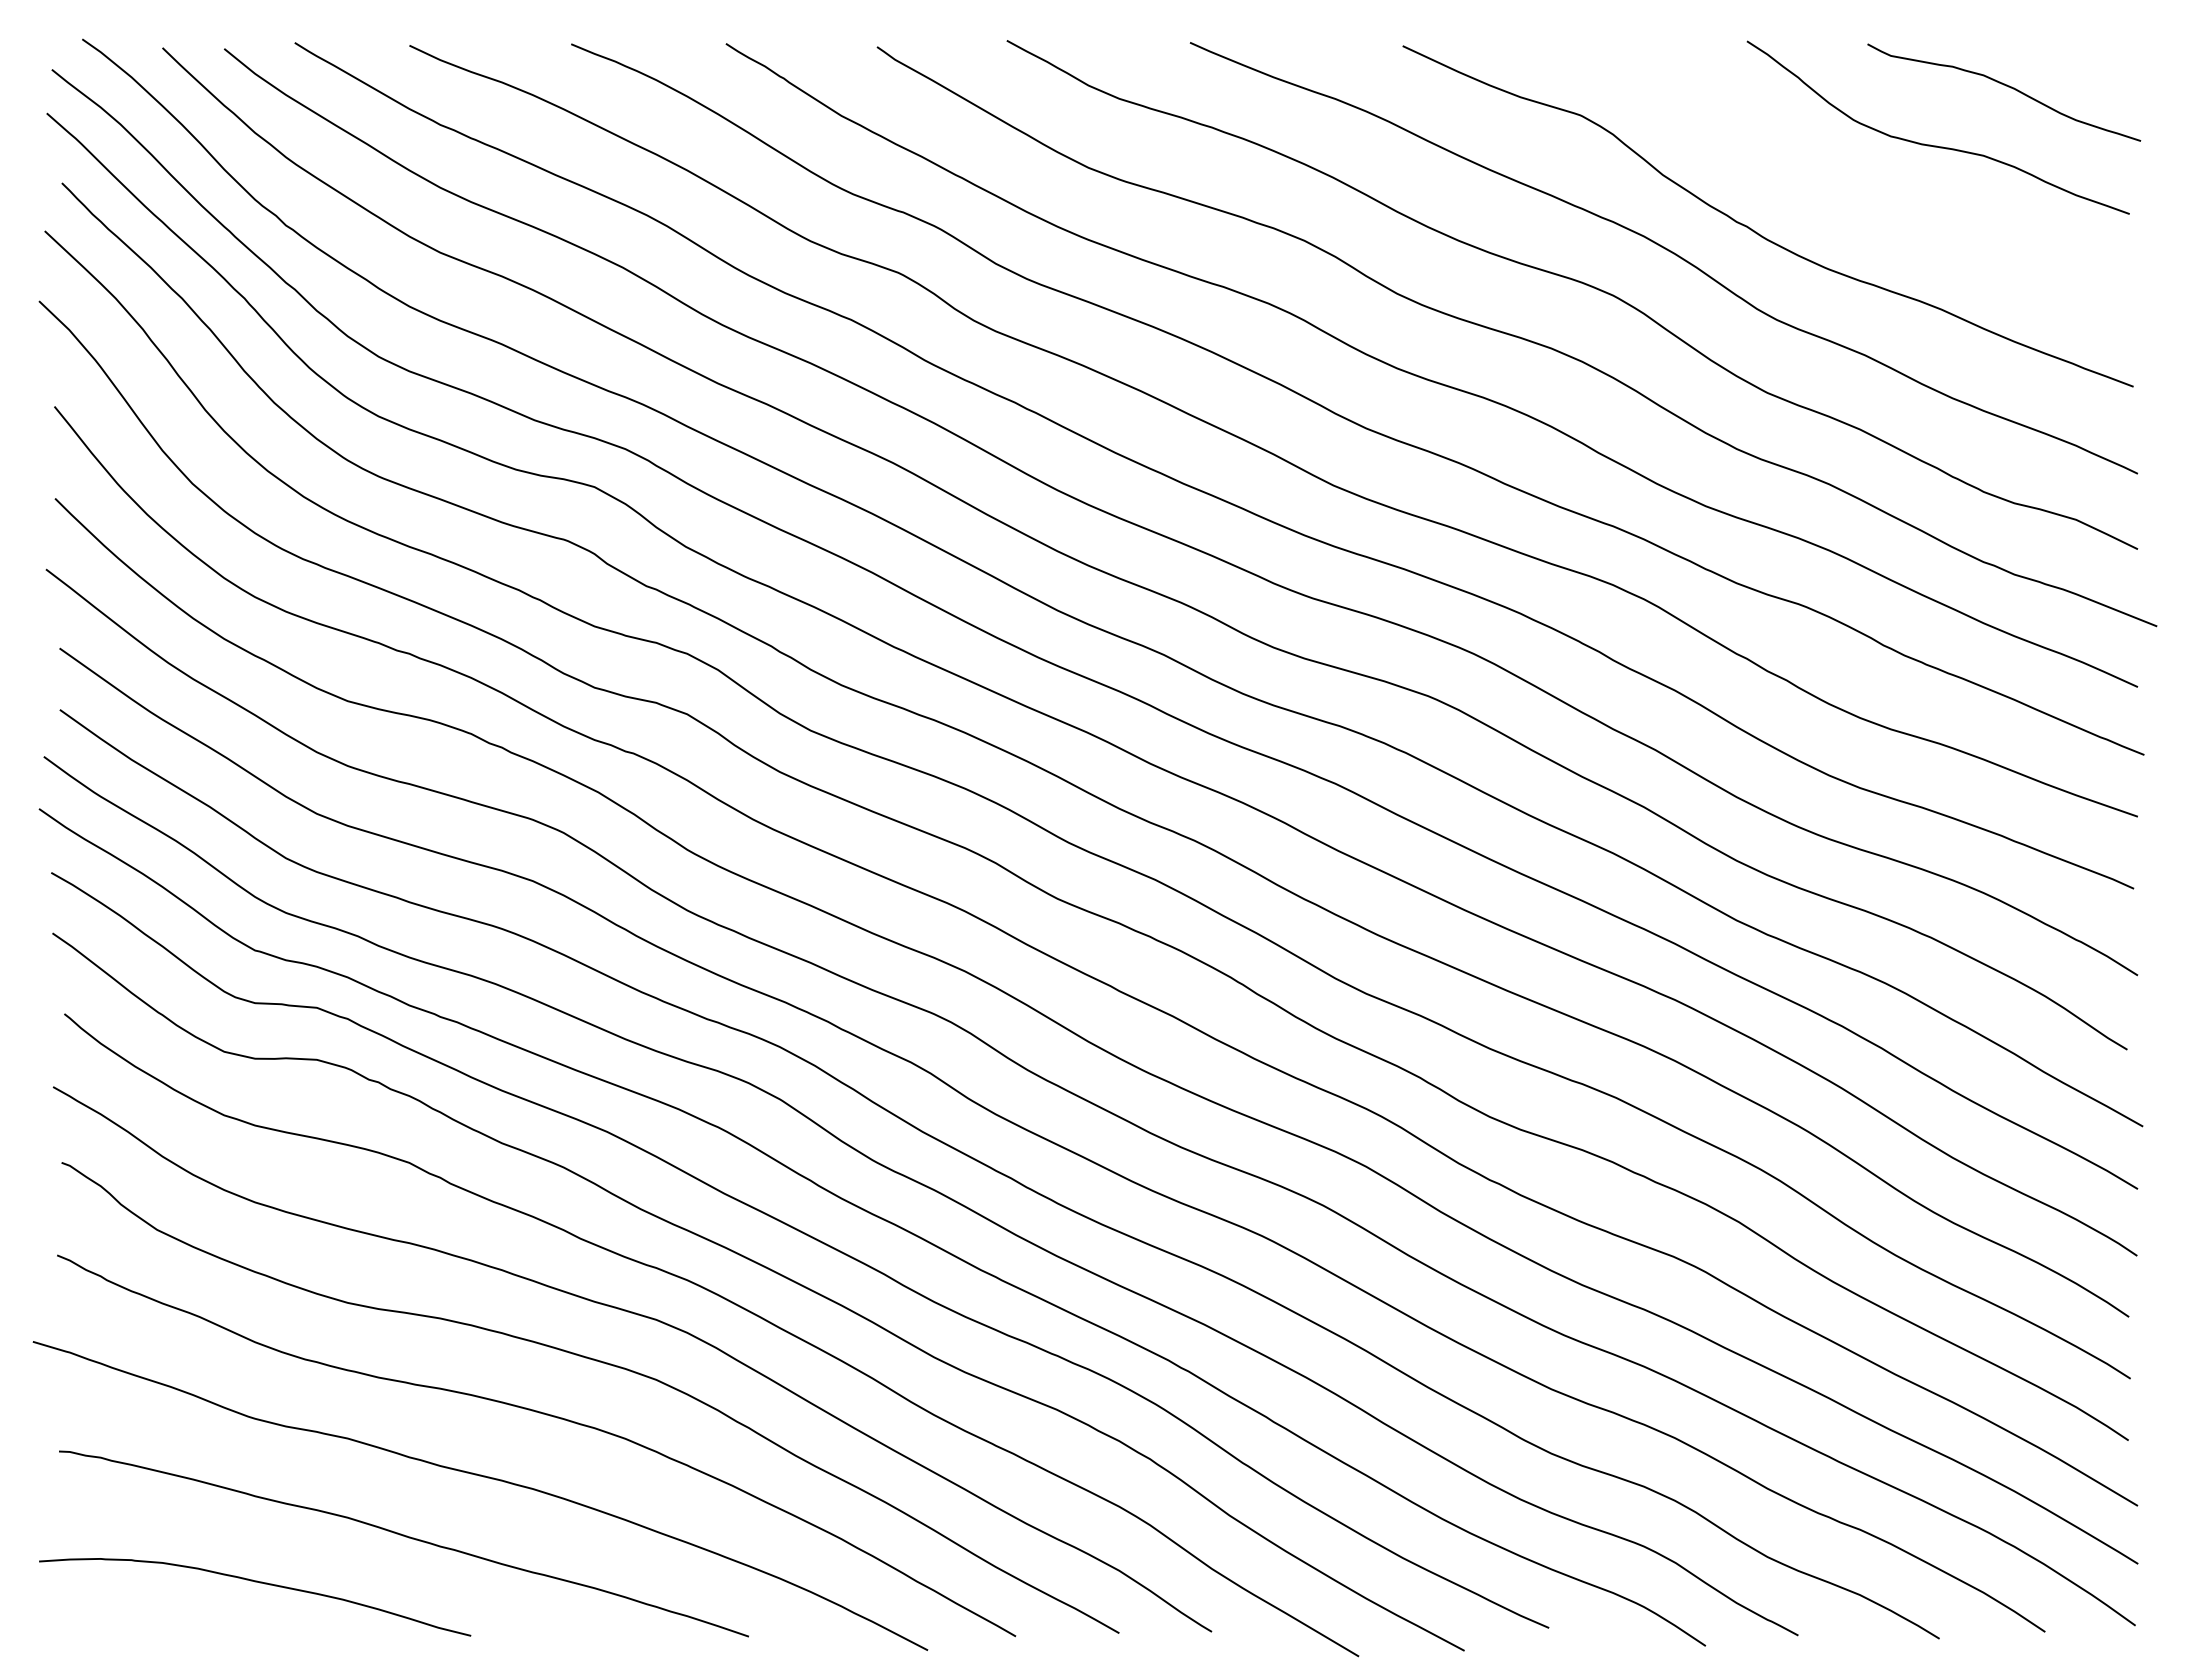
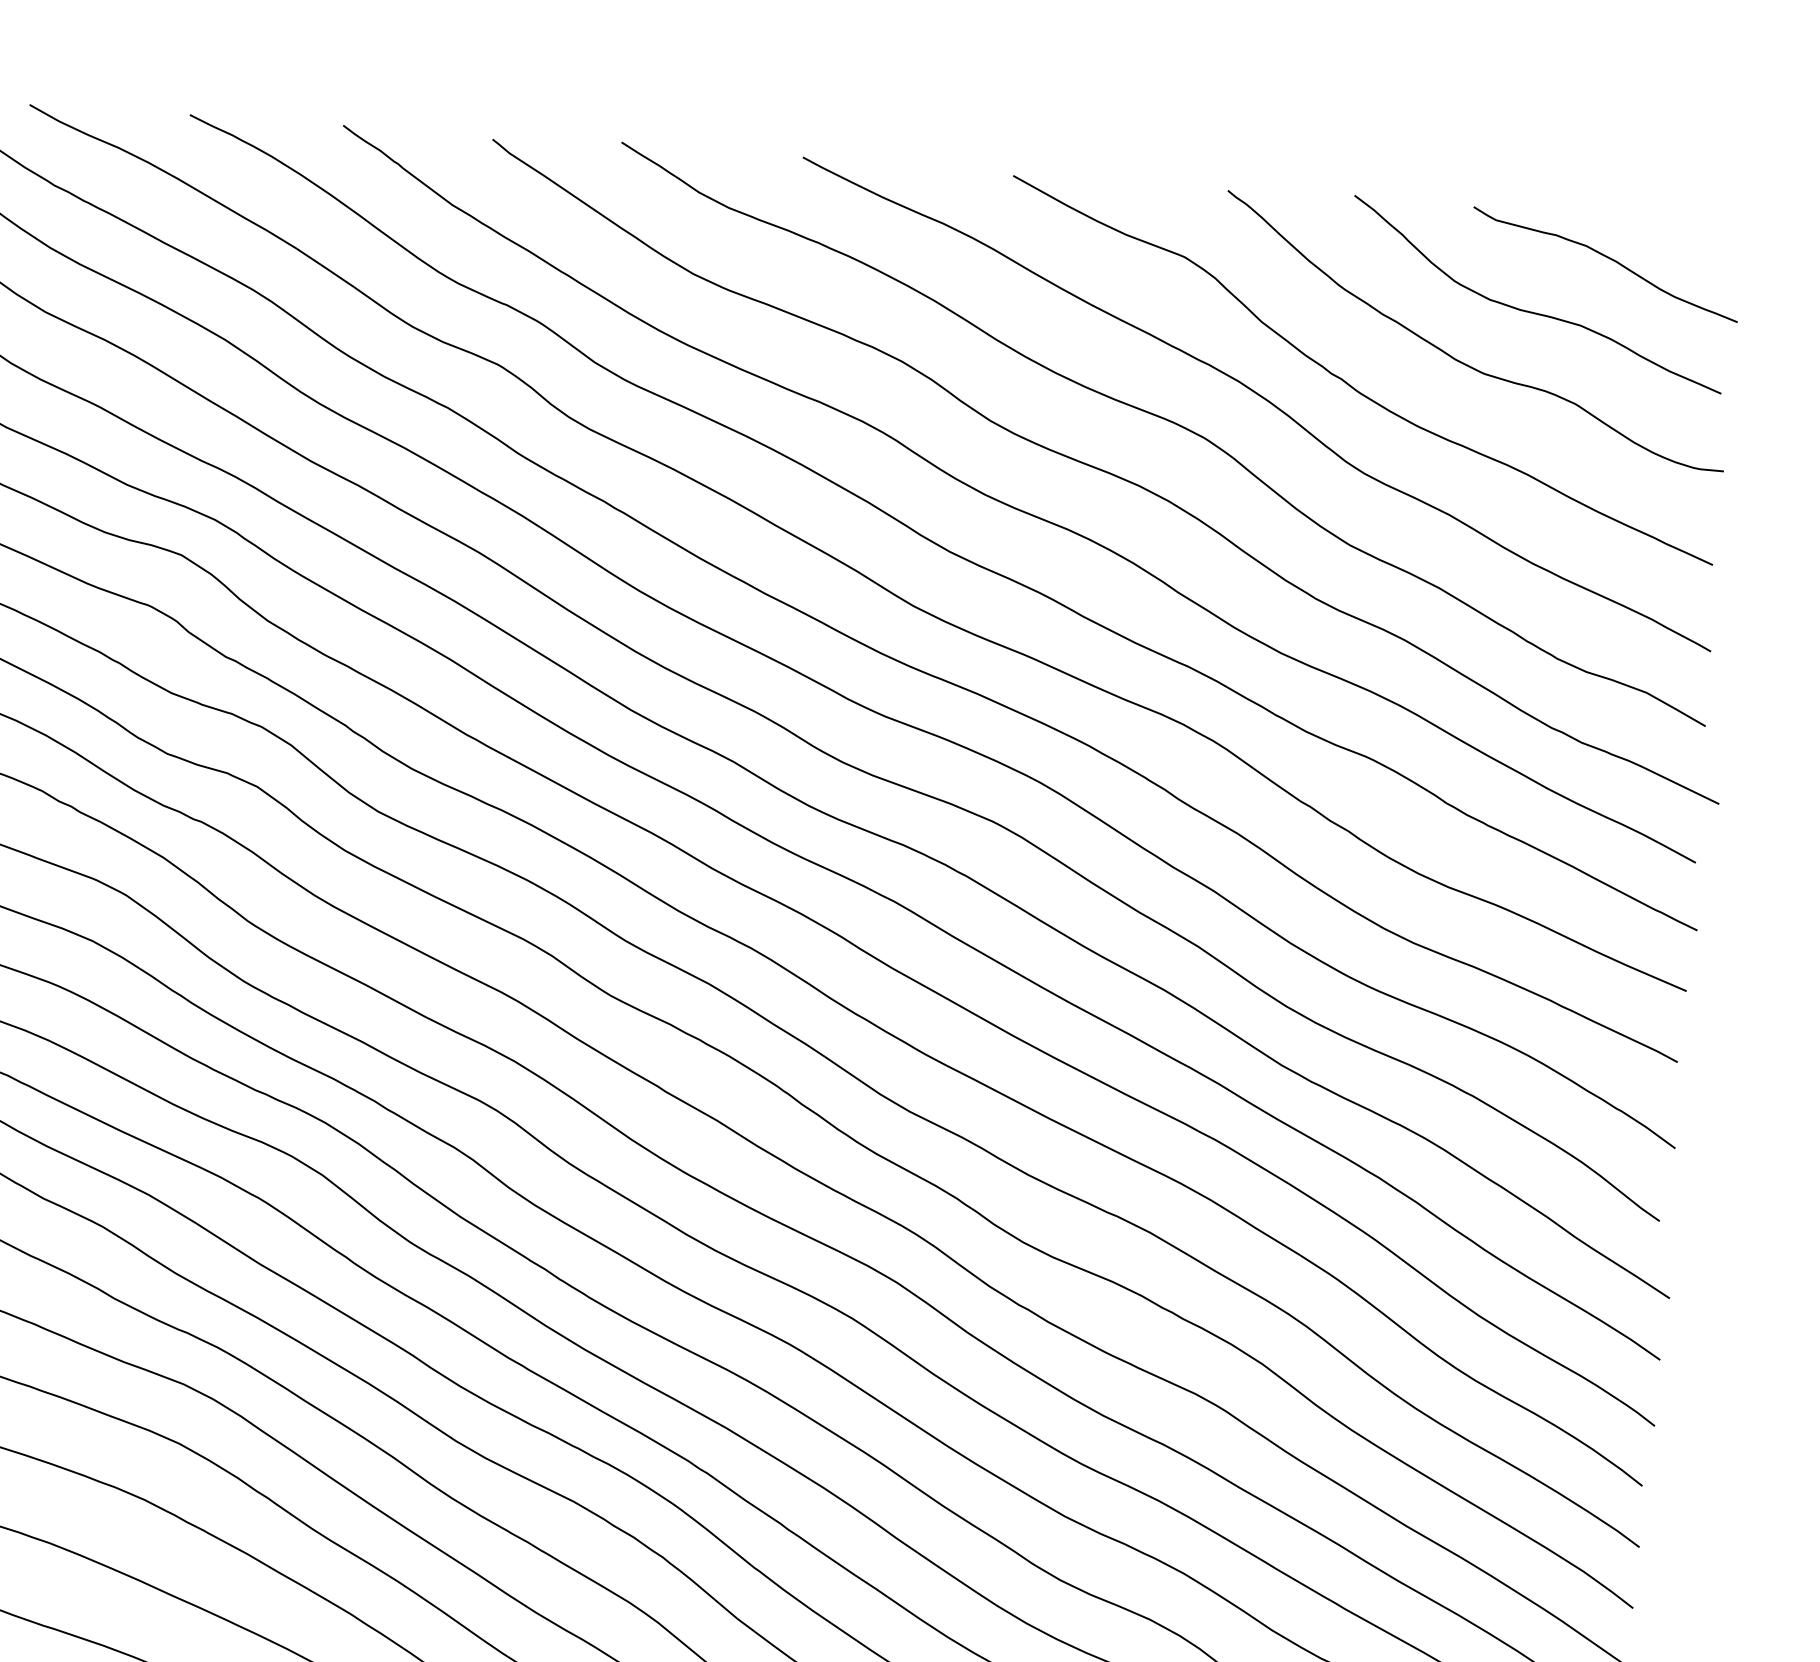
curve: (1867, 200) -> (1462, 361), added

